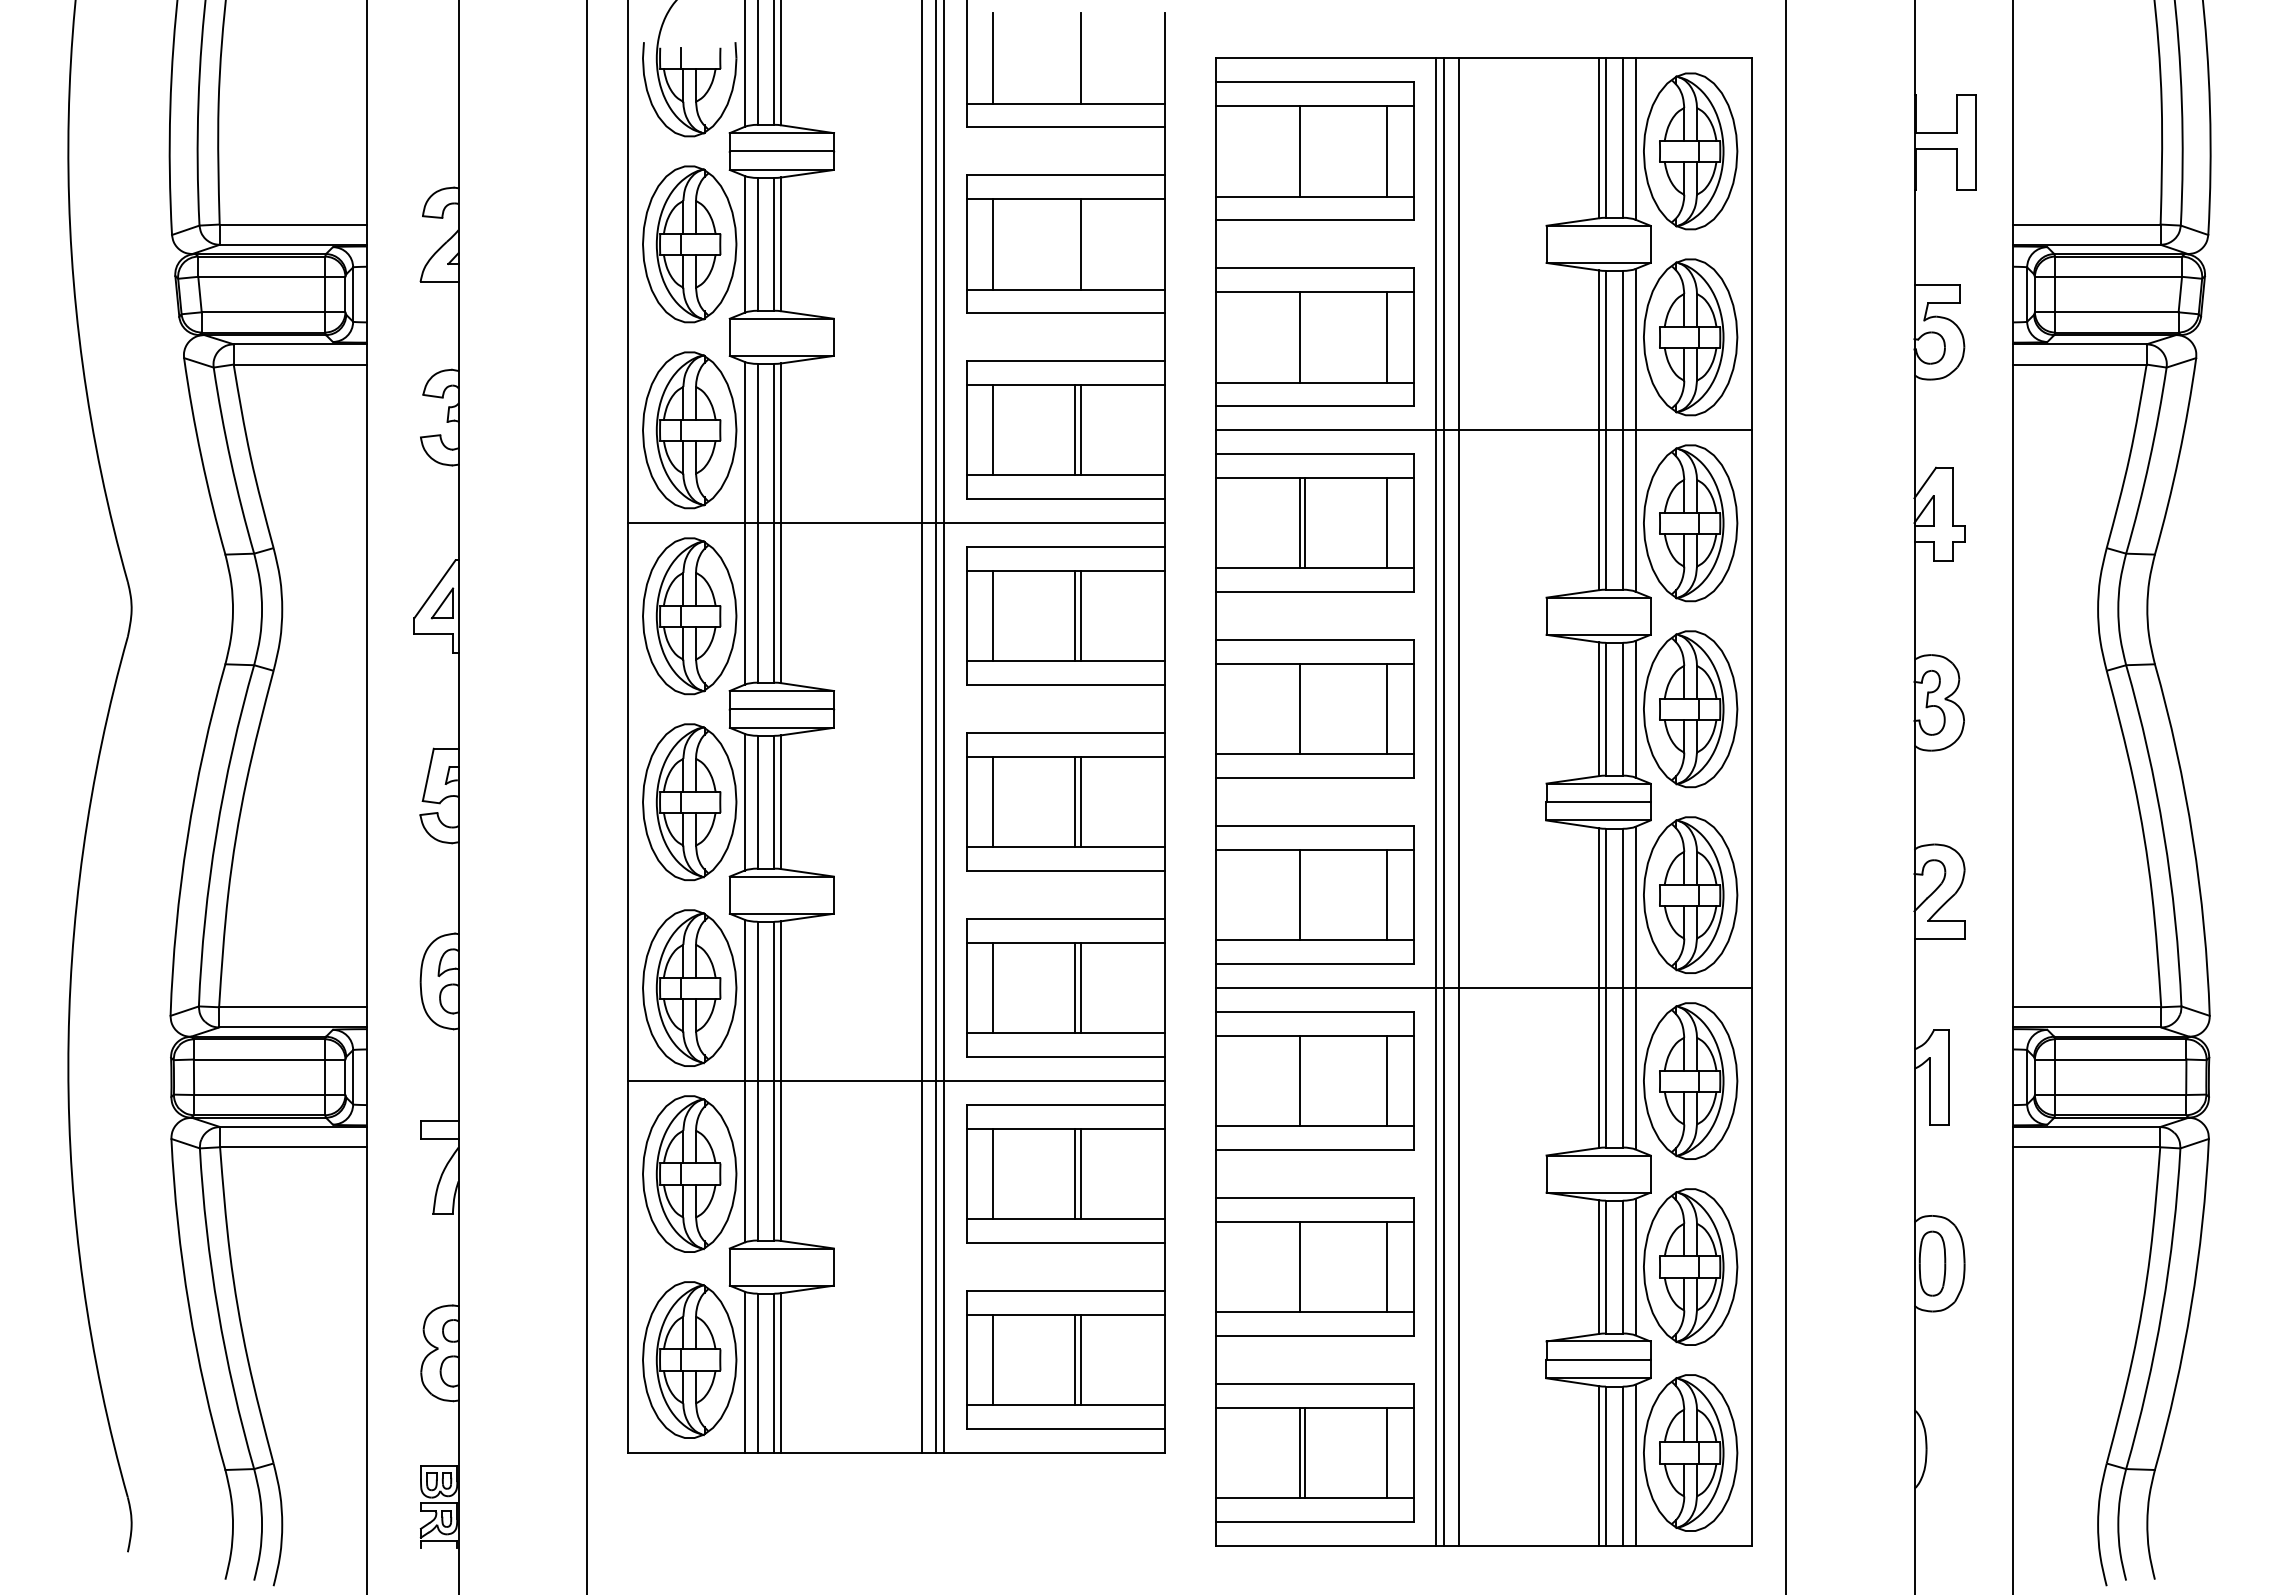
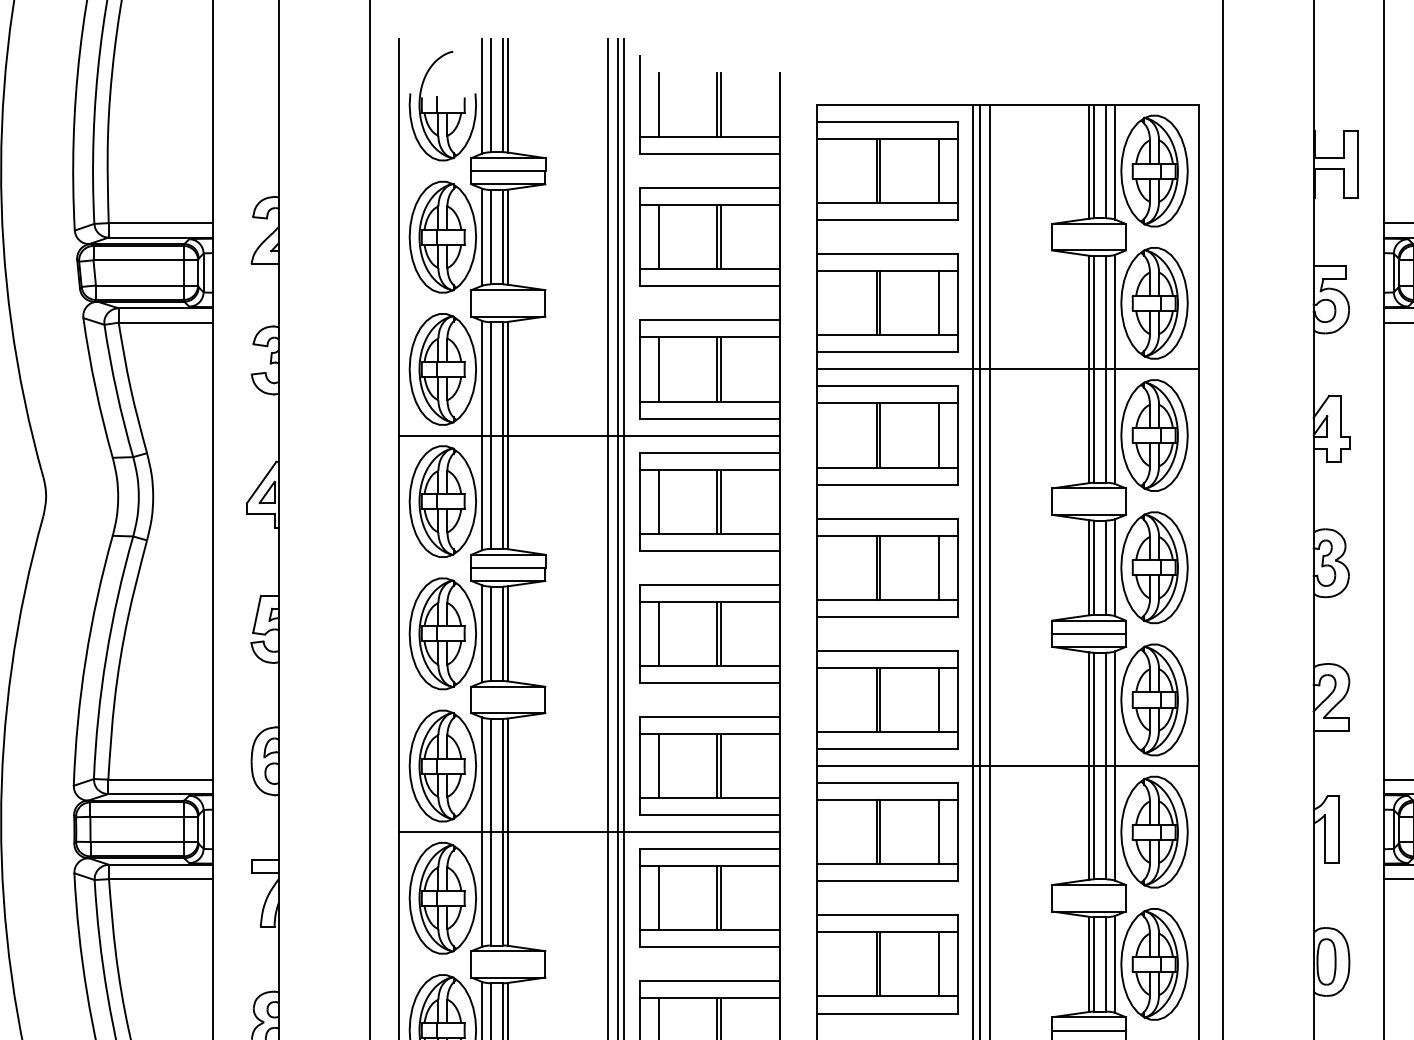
line: (1075, 58) -> (717, 105), added
line: (1304, 151) -> (880, 171), added
line: (1075, 244) -> (717, 237), added
line: (1304, 337) -> (880, 303), added
line: (1304, 709) -> (880, 567), added
line: (1304, 895) -> (880, 700), added
line: (1304, 1080) -> (880, 831), added
line: (1304, 1266) -> (880, 963), added

